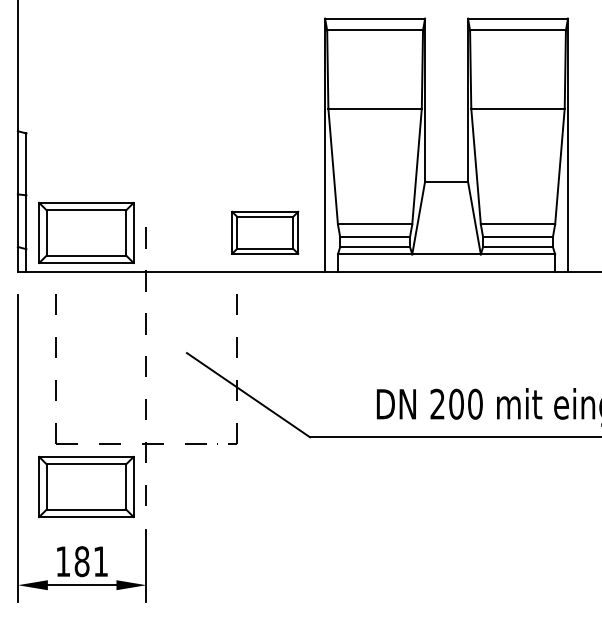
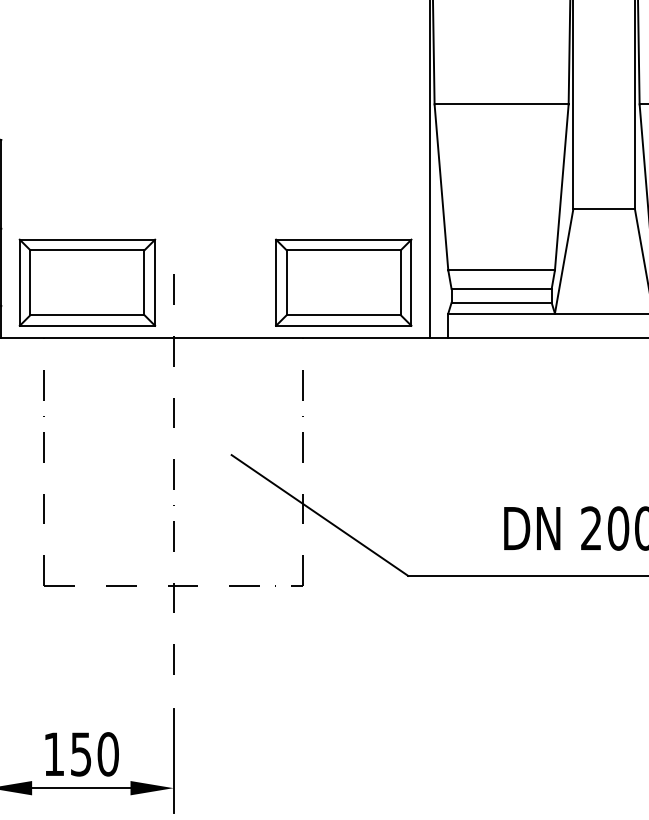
part: (265, 232) -> (344, 282), size x1.43
part: (86, 486) -> (87, 646), removed
text: (91, 561) -> (94, 754), 181 -> 150

